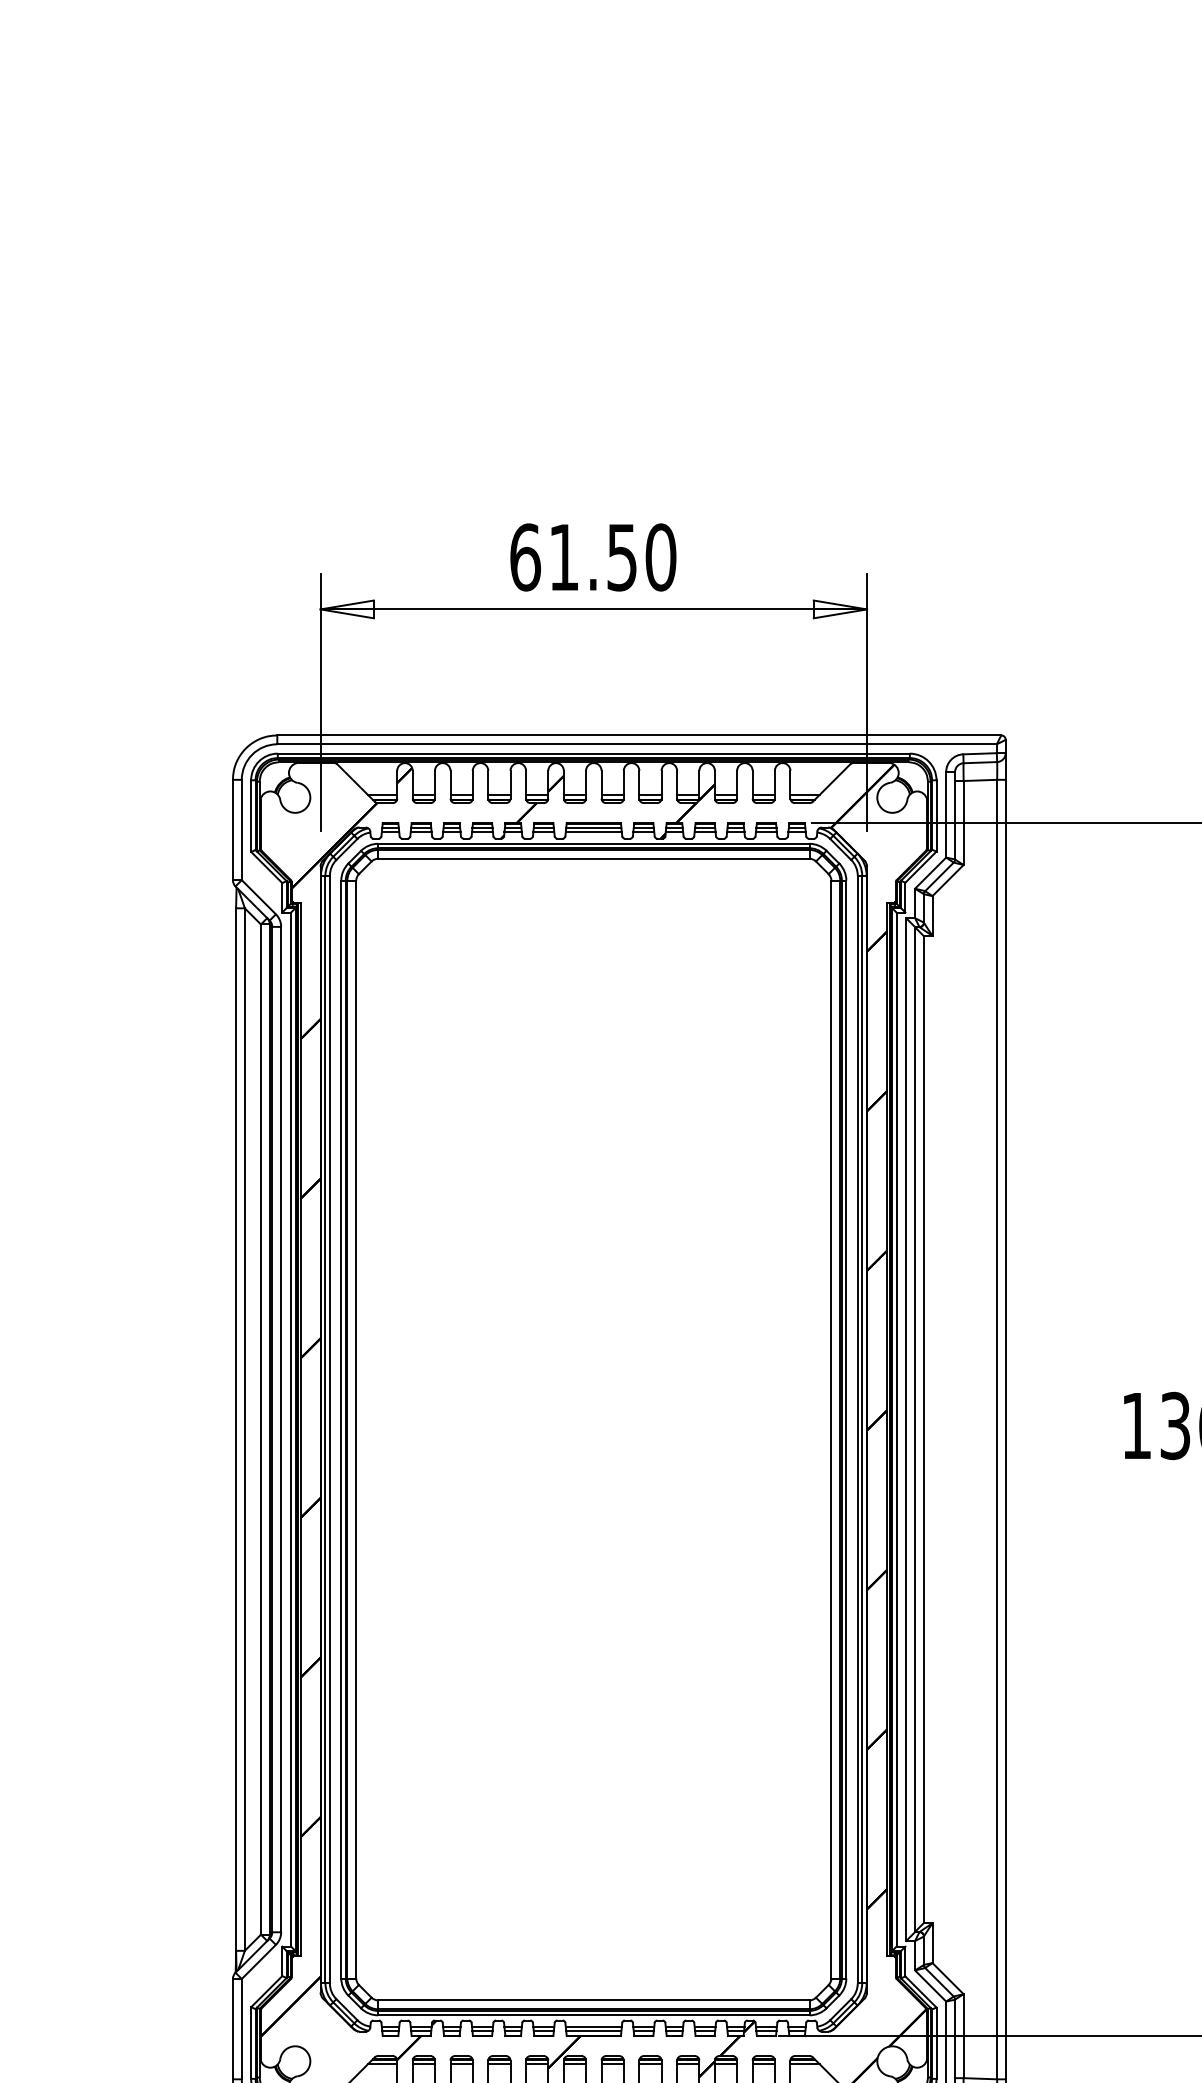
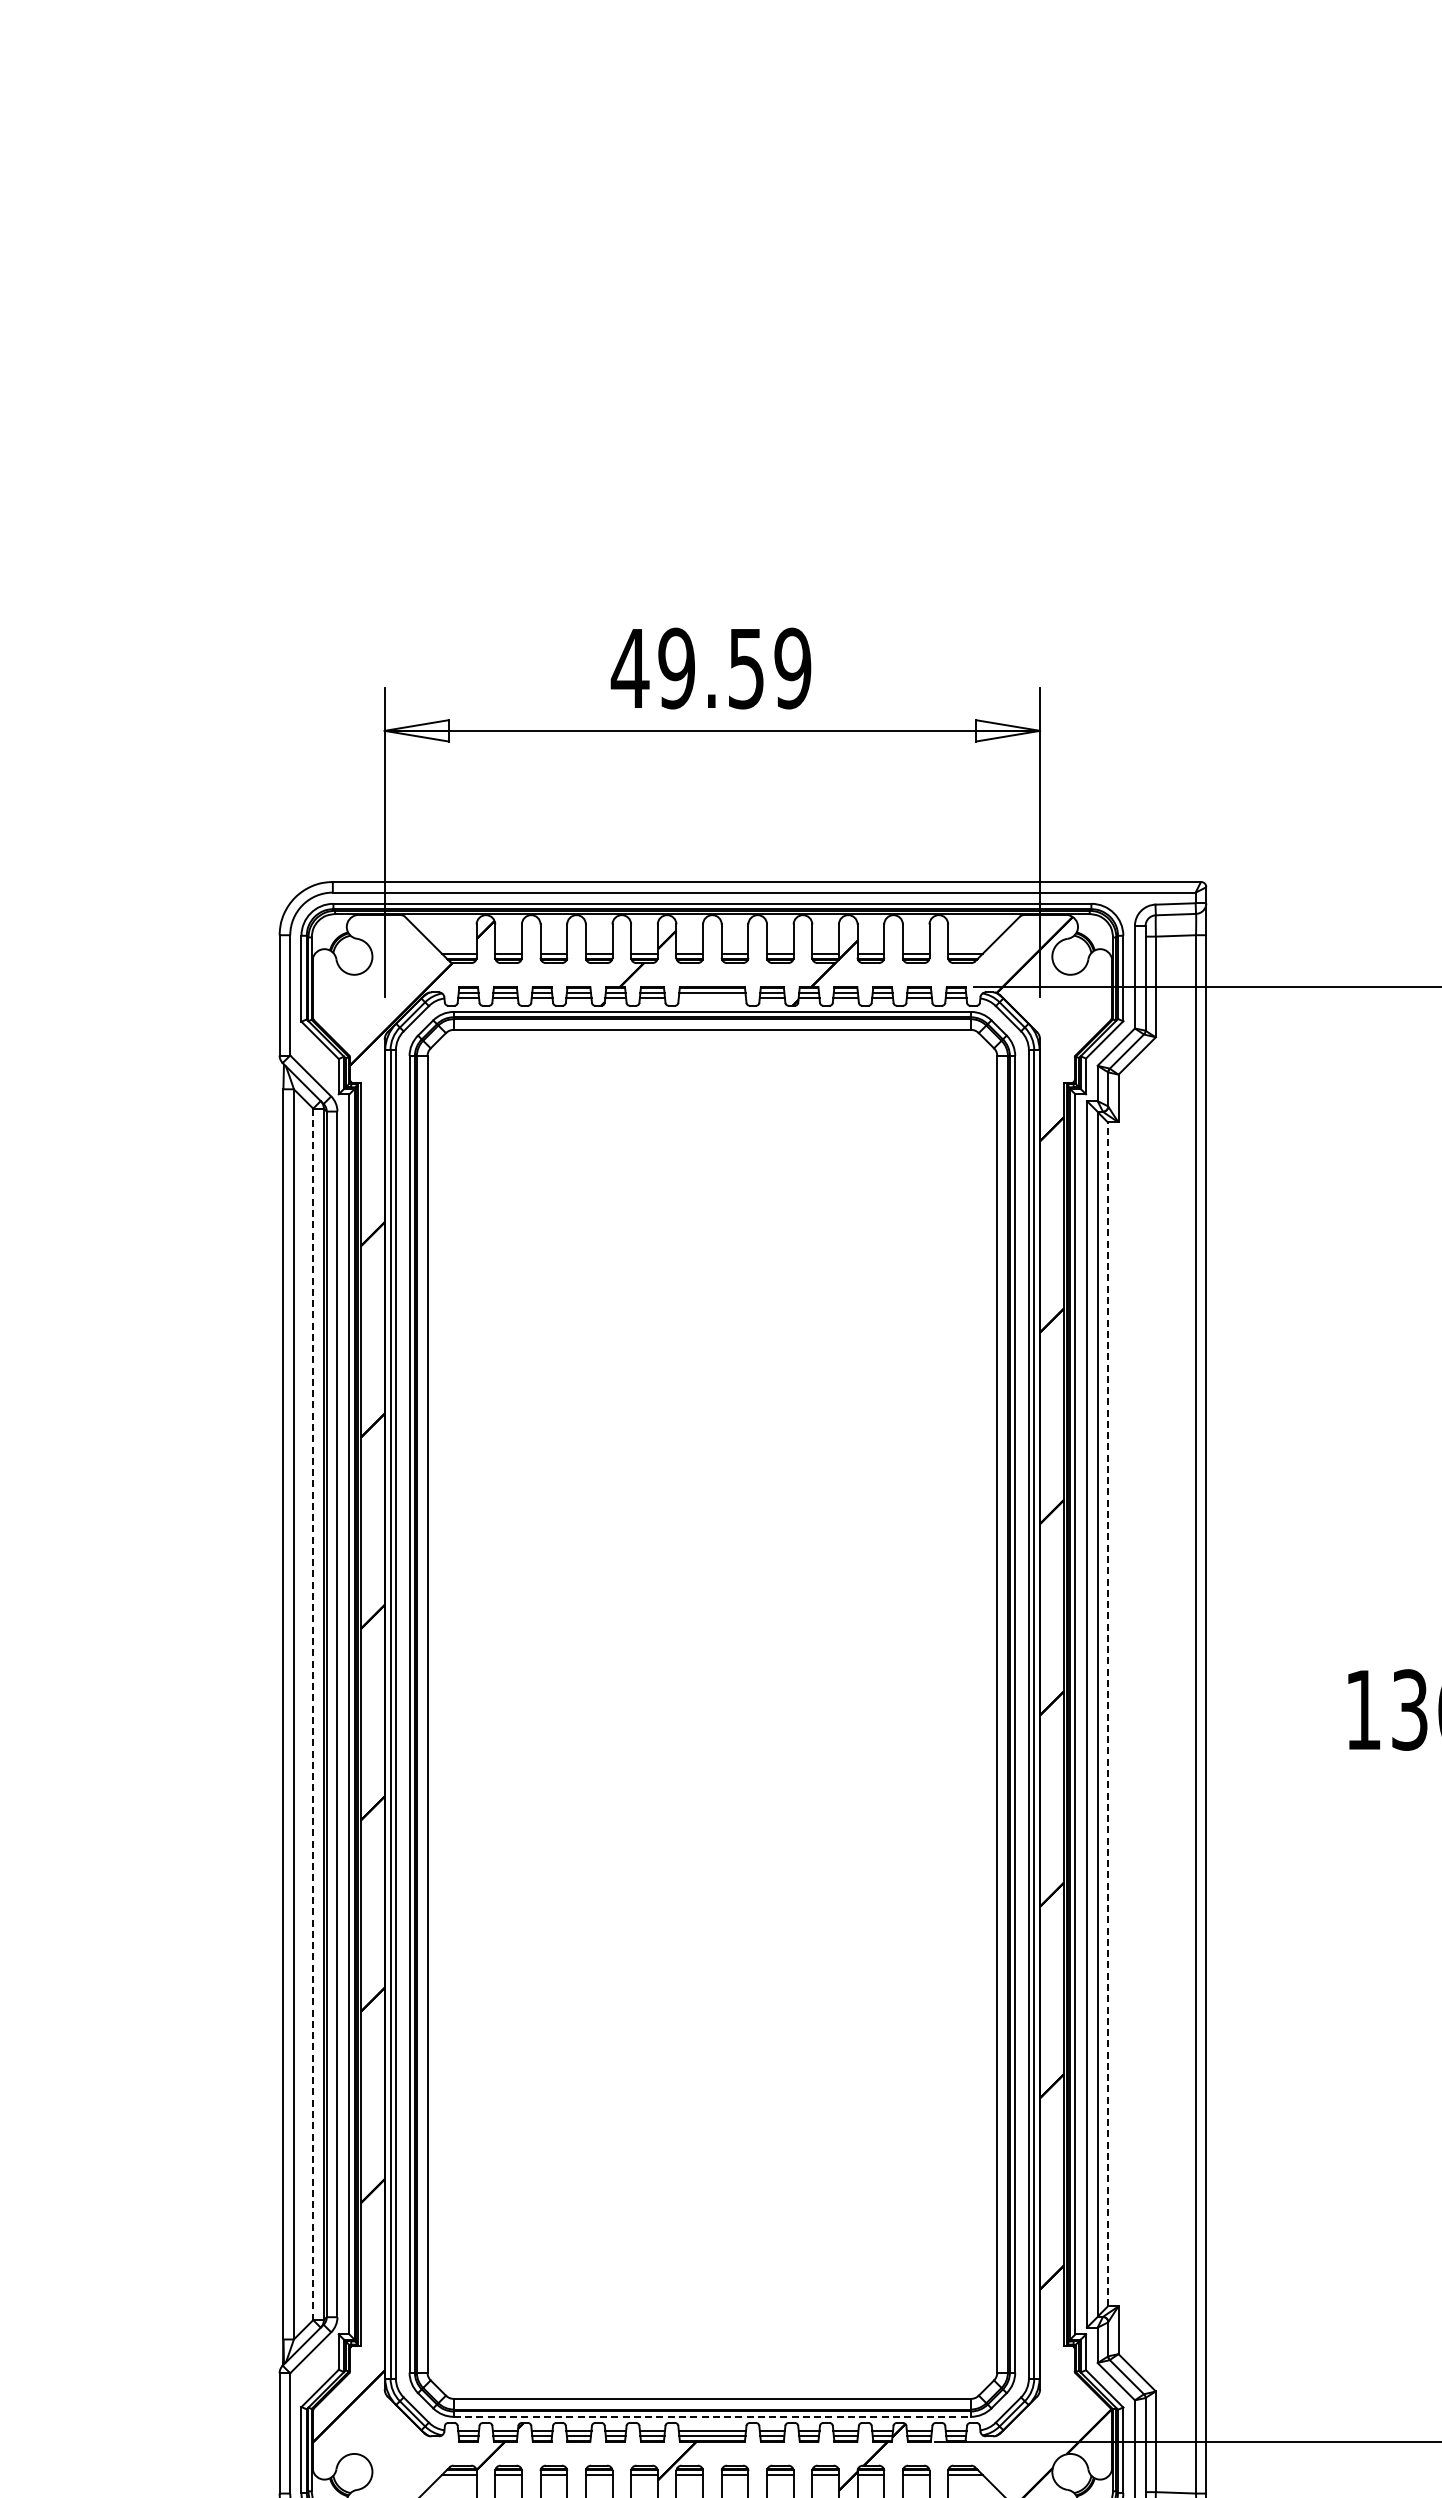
text: (592, 557) -> (710, 668), 61.50 -> 49.59
line: (593, 832) -> (712, 998), removed
line: (261, 1429) -> (313, 1714), solid -> dashed
line: (923, 1429) -> (1107, 1714), solid -> dashed
line: (593, 2015) -> (712, 2416), solid -> dashed

